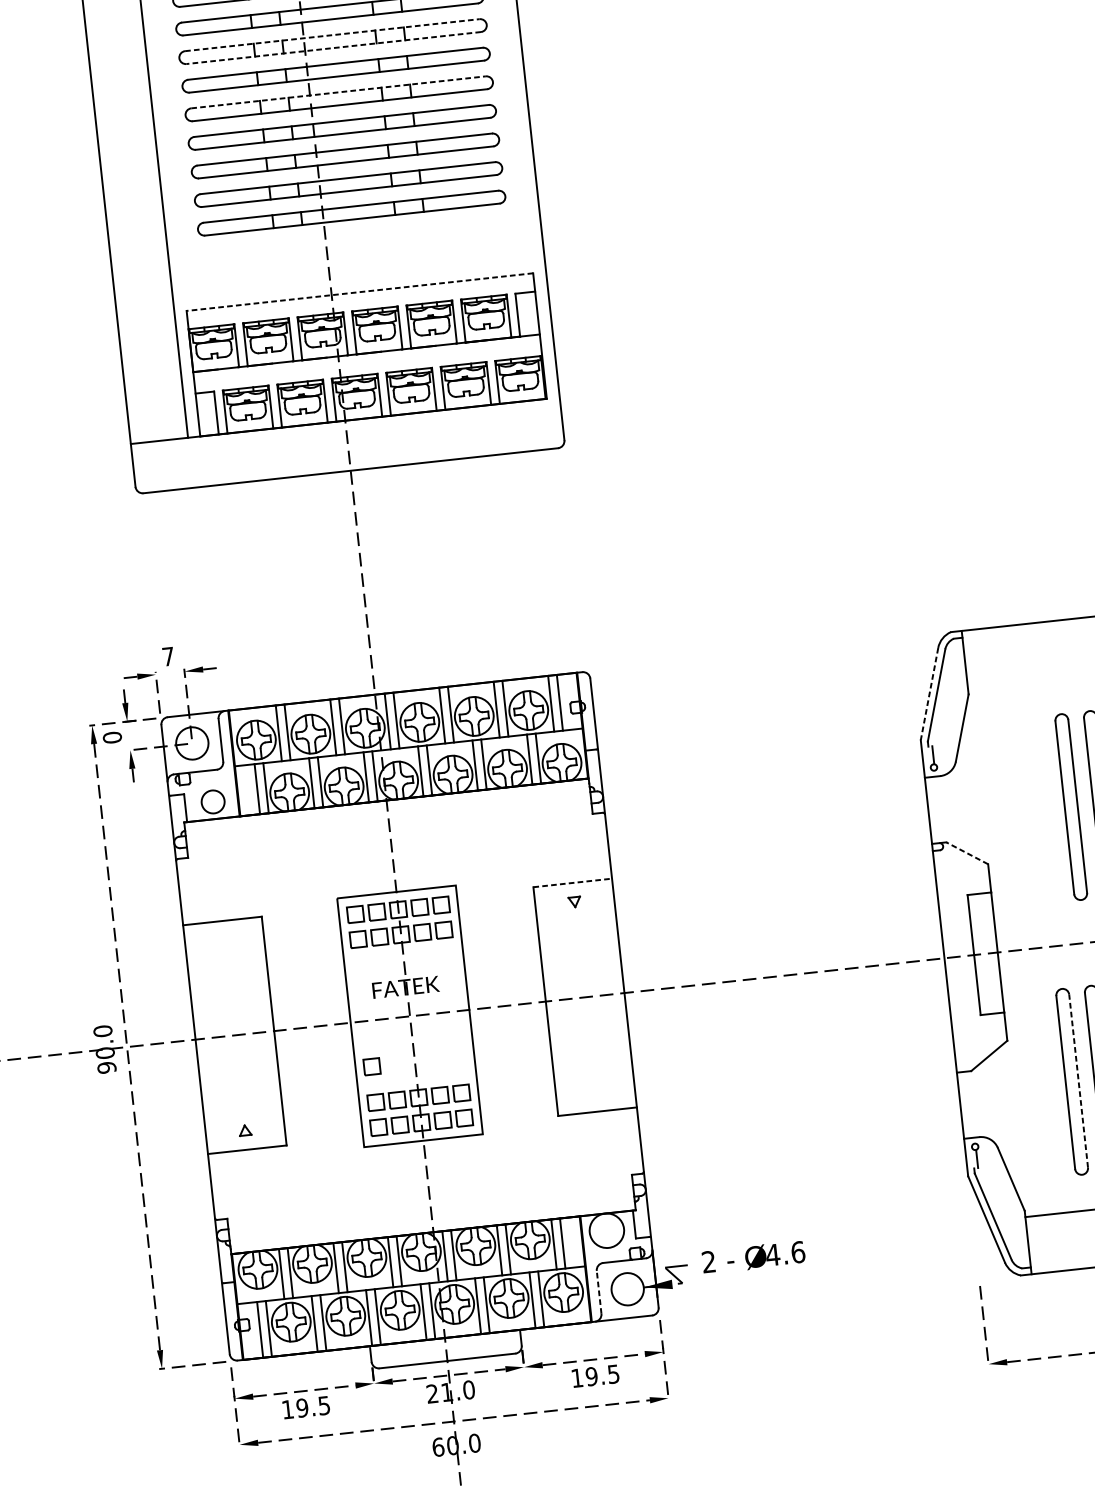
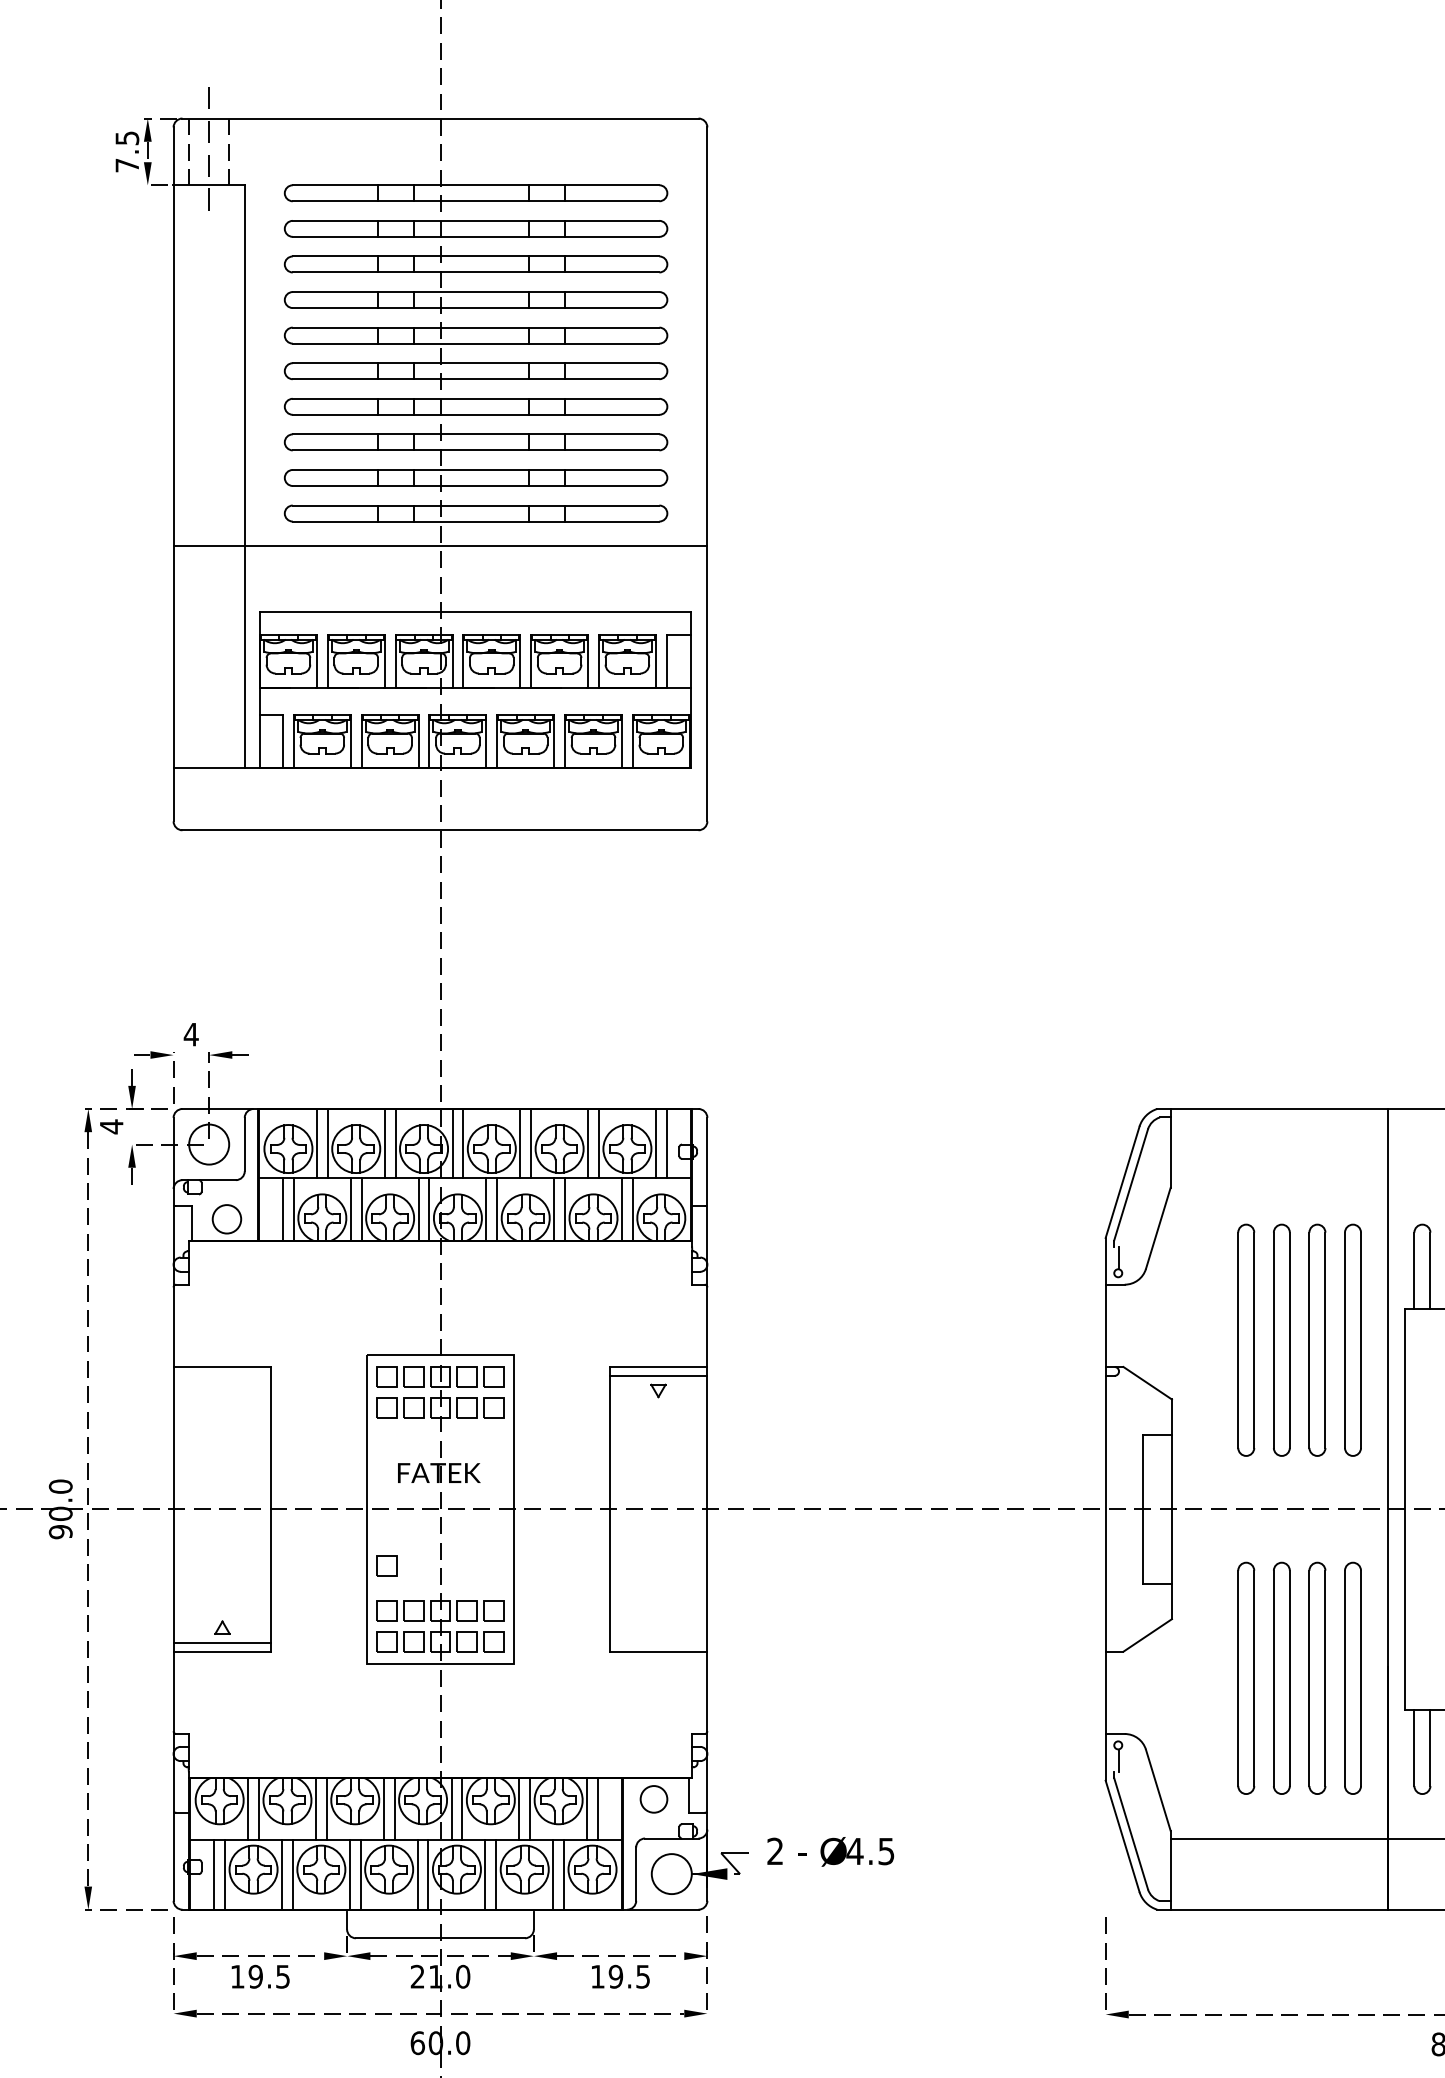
line: (332, 35) -> (476, 292), dashed -> solid
line: (333, 48) -> (475, 308), dashed -> solid
line: (338, 92) -> (476, 363), dashed -> solid
line: (325, 241) -> (440, 545), added
line: (359, 291) -> (475, 611), dashed -> solid
text: (167, 656) -> (190, 1034), 7 -> 4
line: (929, 694) -> (1122, 1182), dashed -> solid
text: (112, 737) -> (111, 1126), 0 -> 4
part: (1042, 809) -> (1246, 1339), added
line: (967, 852) -> (1147, 1382), dashed -> solid
line: (572, 883) -> (658, 1367), dashed -> solid
line: (573, 889) -> (658, 1375), added
line: (1078, 1081) -> (1254, 1678), dashed -> solid
line: (246, 1142) -> (222, 1642), added
circle: (606, 1230) -> (653, 1799), size x0.62
text: (798, 1252) -> (886, 1851), 4.6 -> 4.5
line: (599, 1292) -> (636, 1874), dashed -> solid

